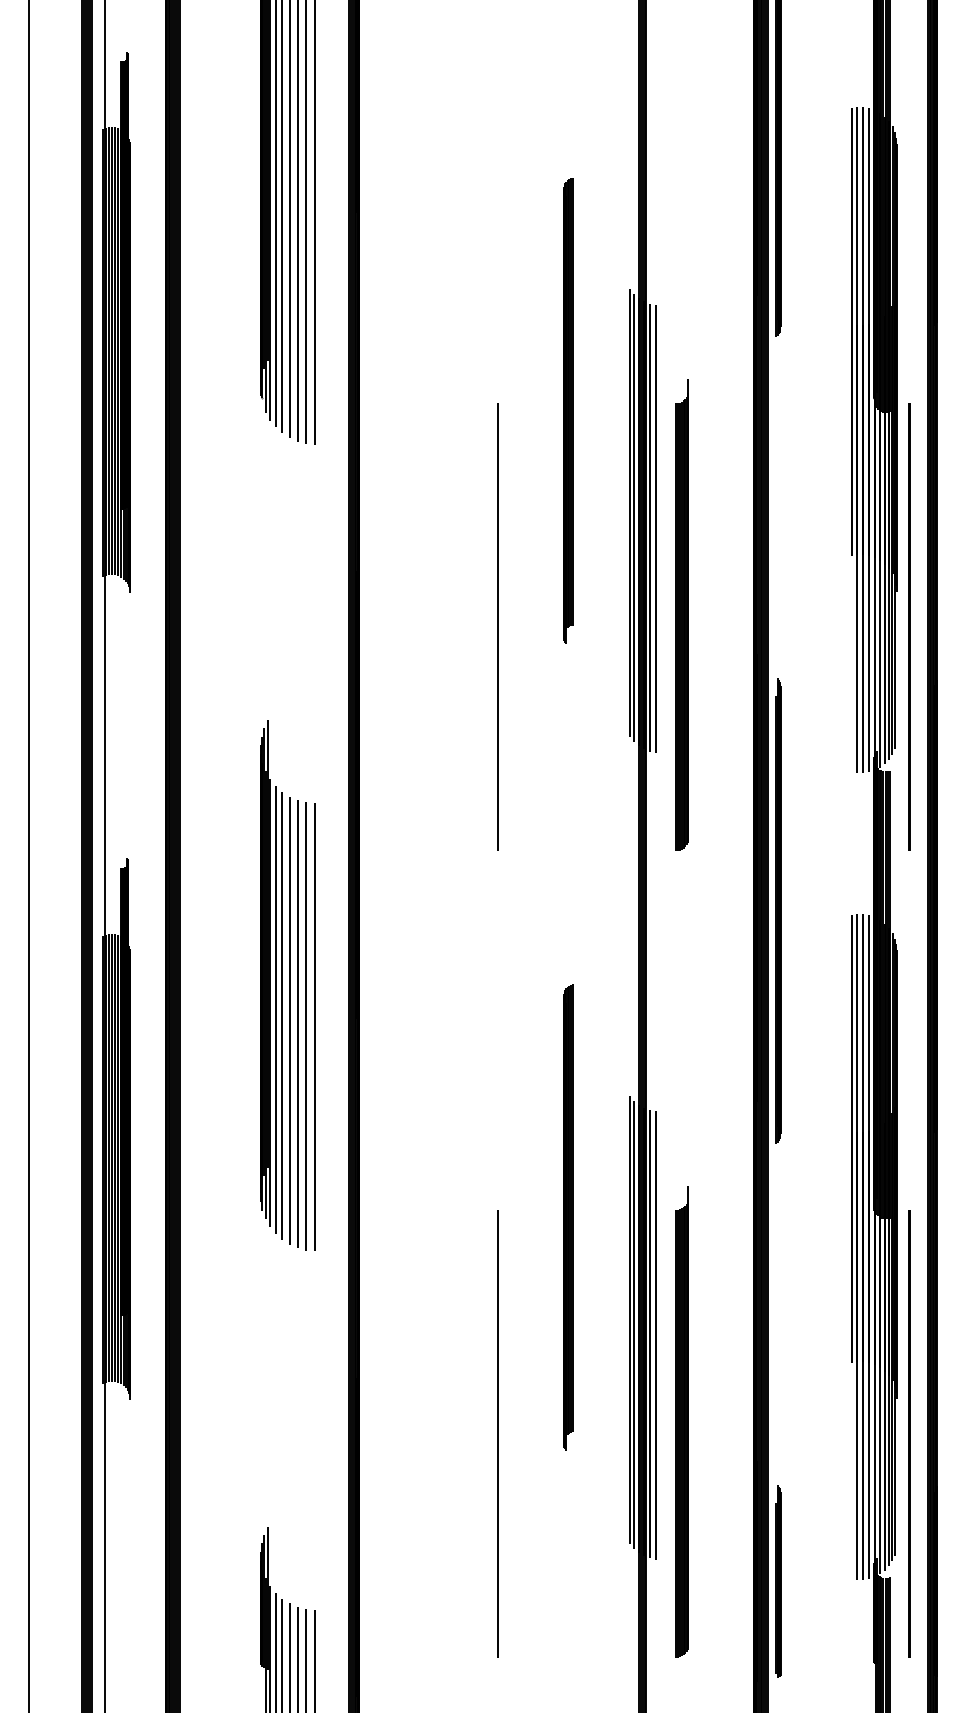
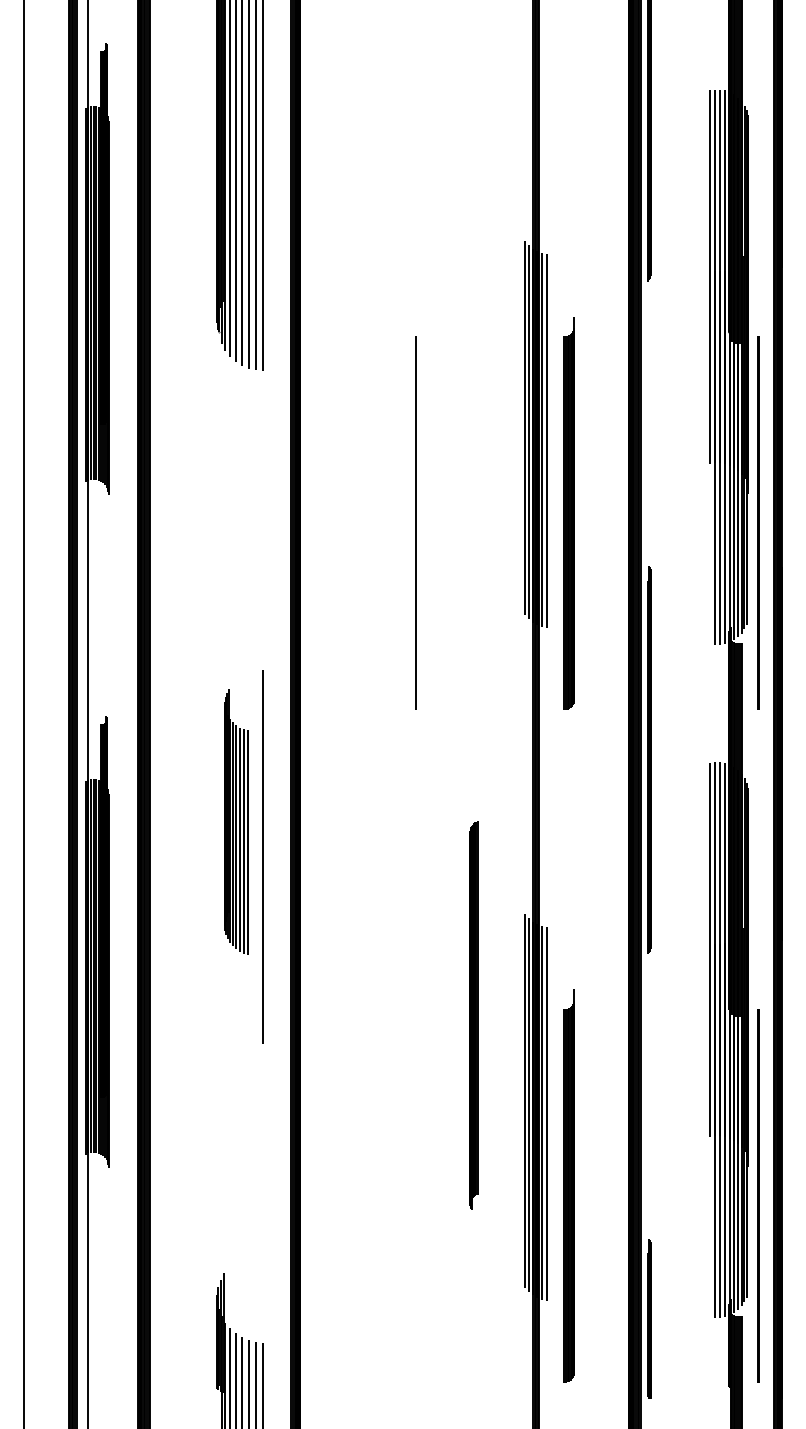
part: (568, 410) -> (474, 342), removed
part: (283, 985) -> (236, 822), size x0.6
line: (497, 1433) -> (415, 1195), removed

